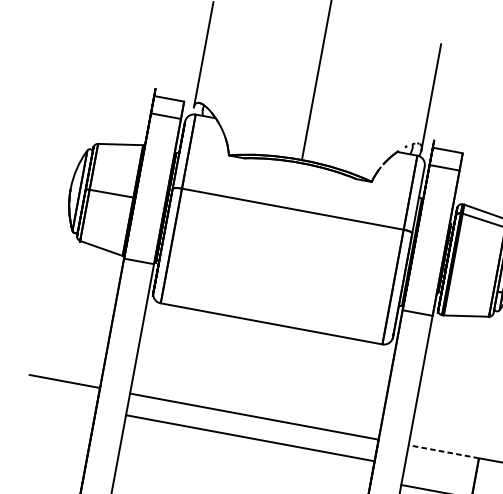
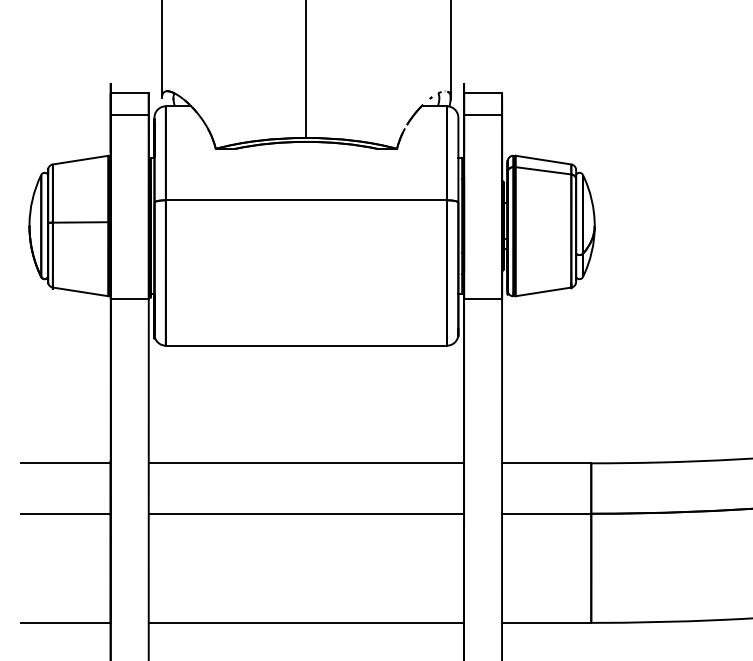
line: (57, 420) -> (65, 513), added
line: (250, 438) -> (306, 513), moved
line: (443, 451) -> (546, 463), dashed -> solid

